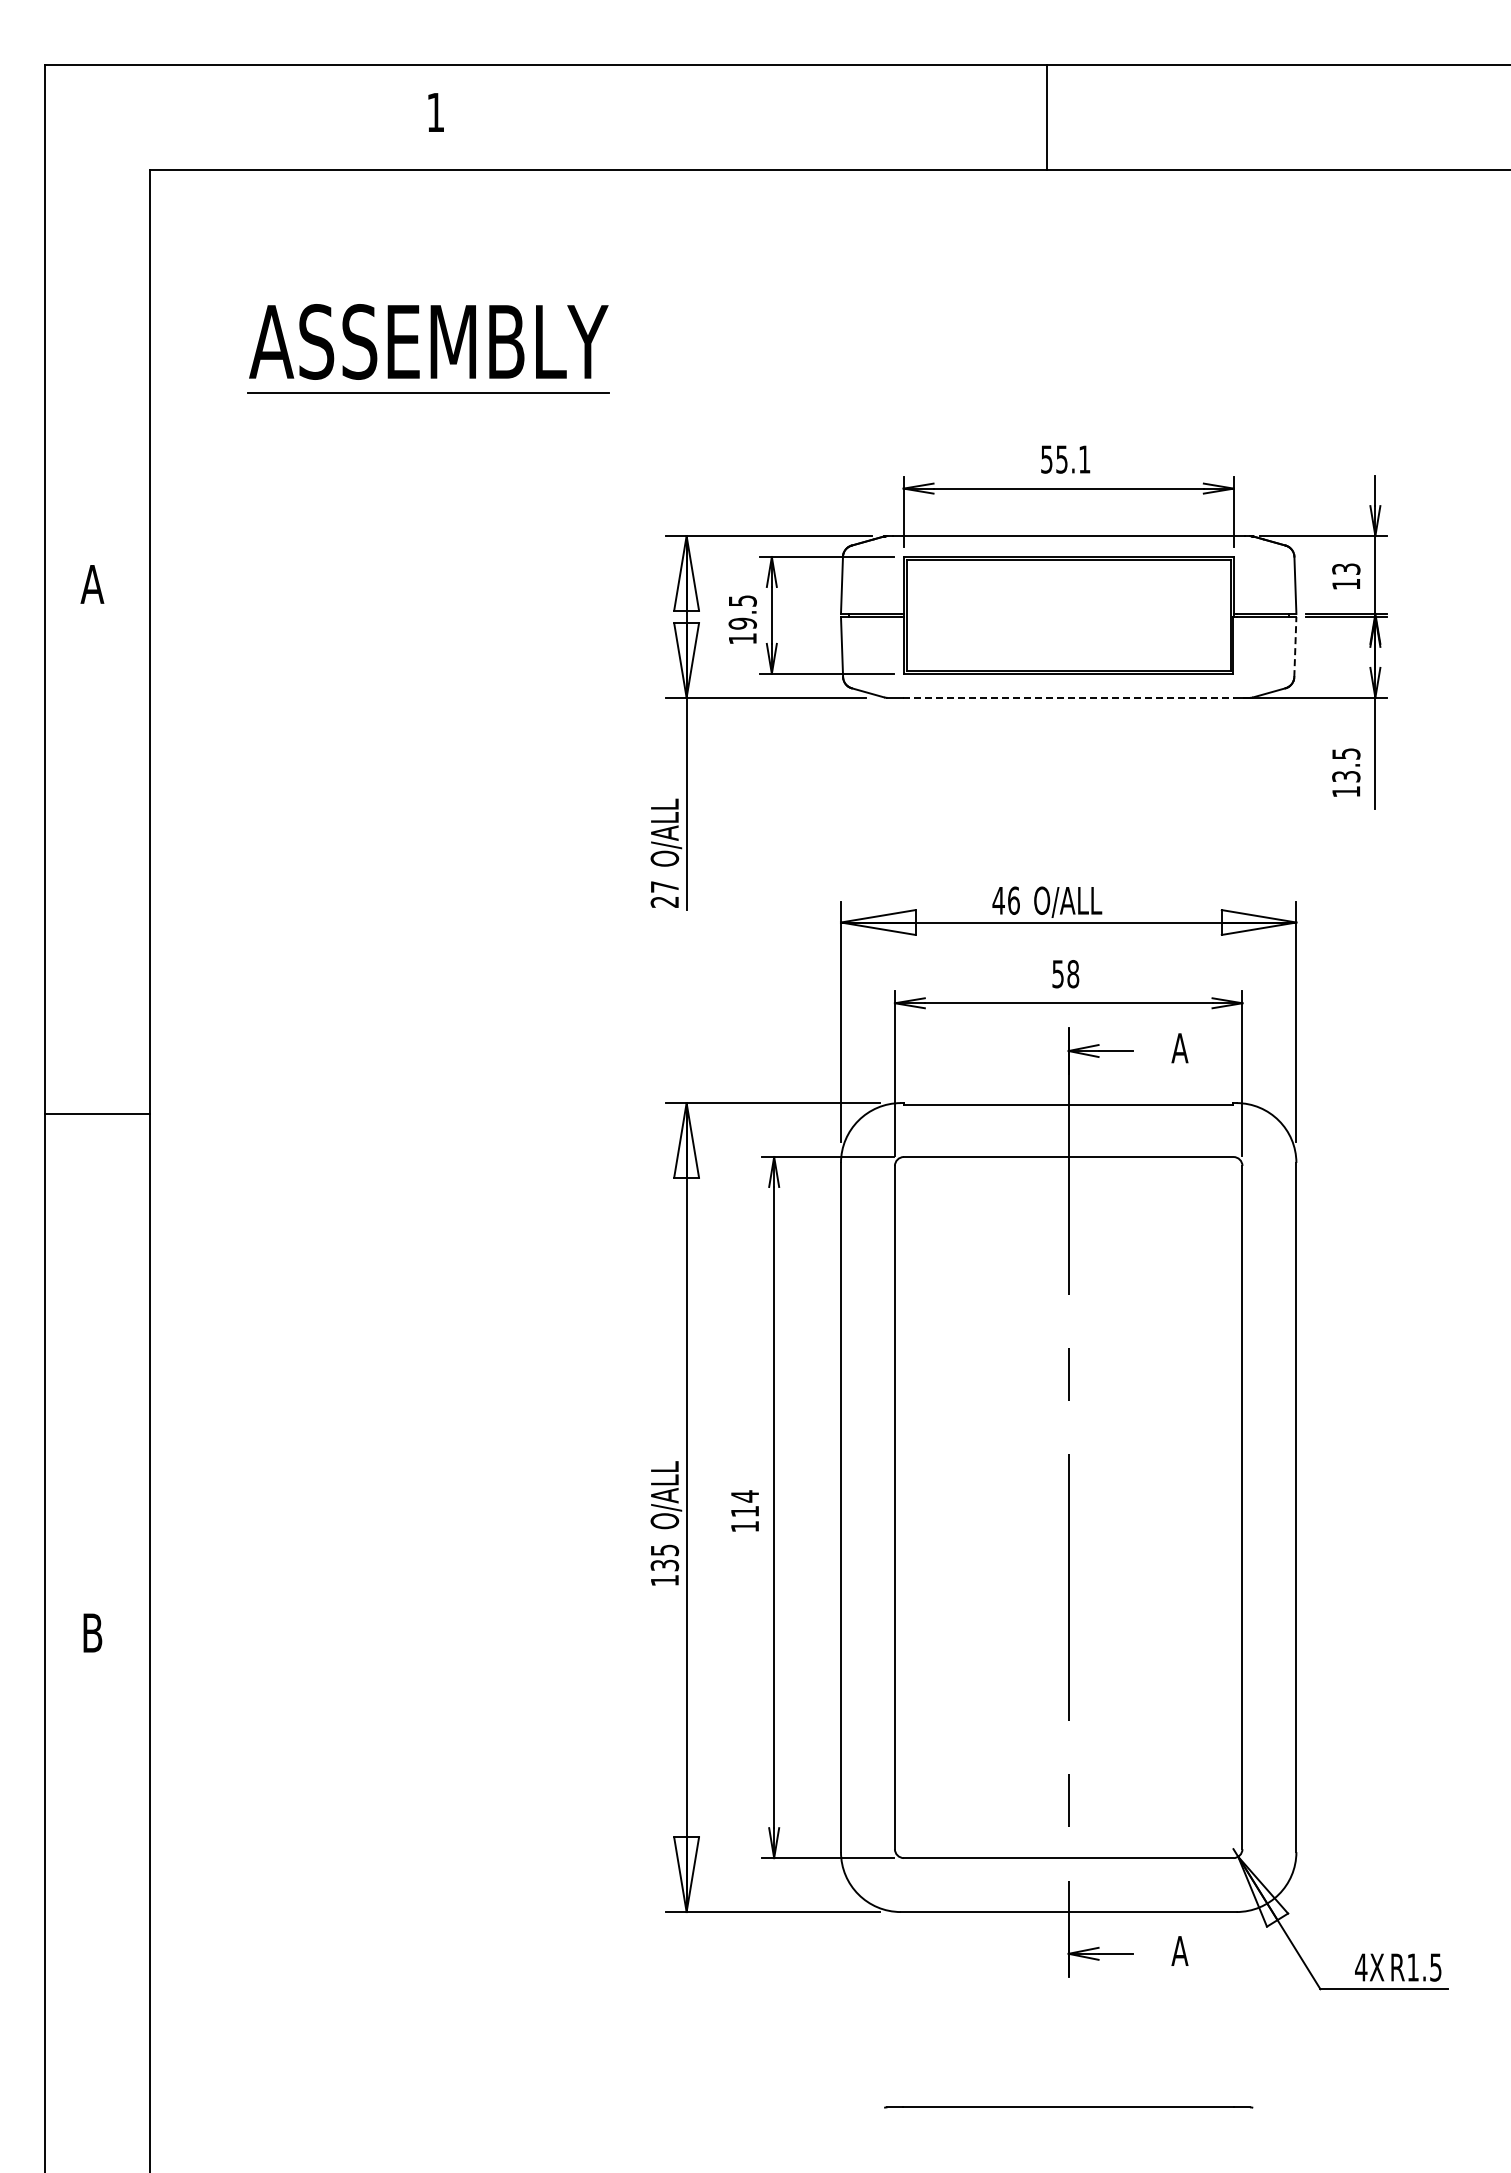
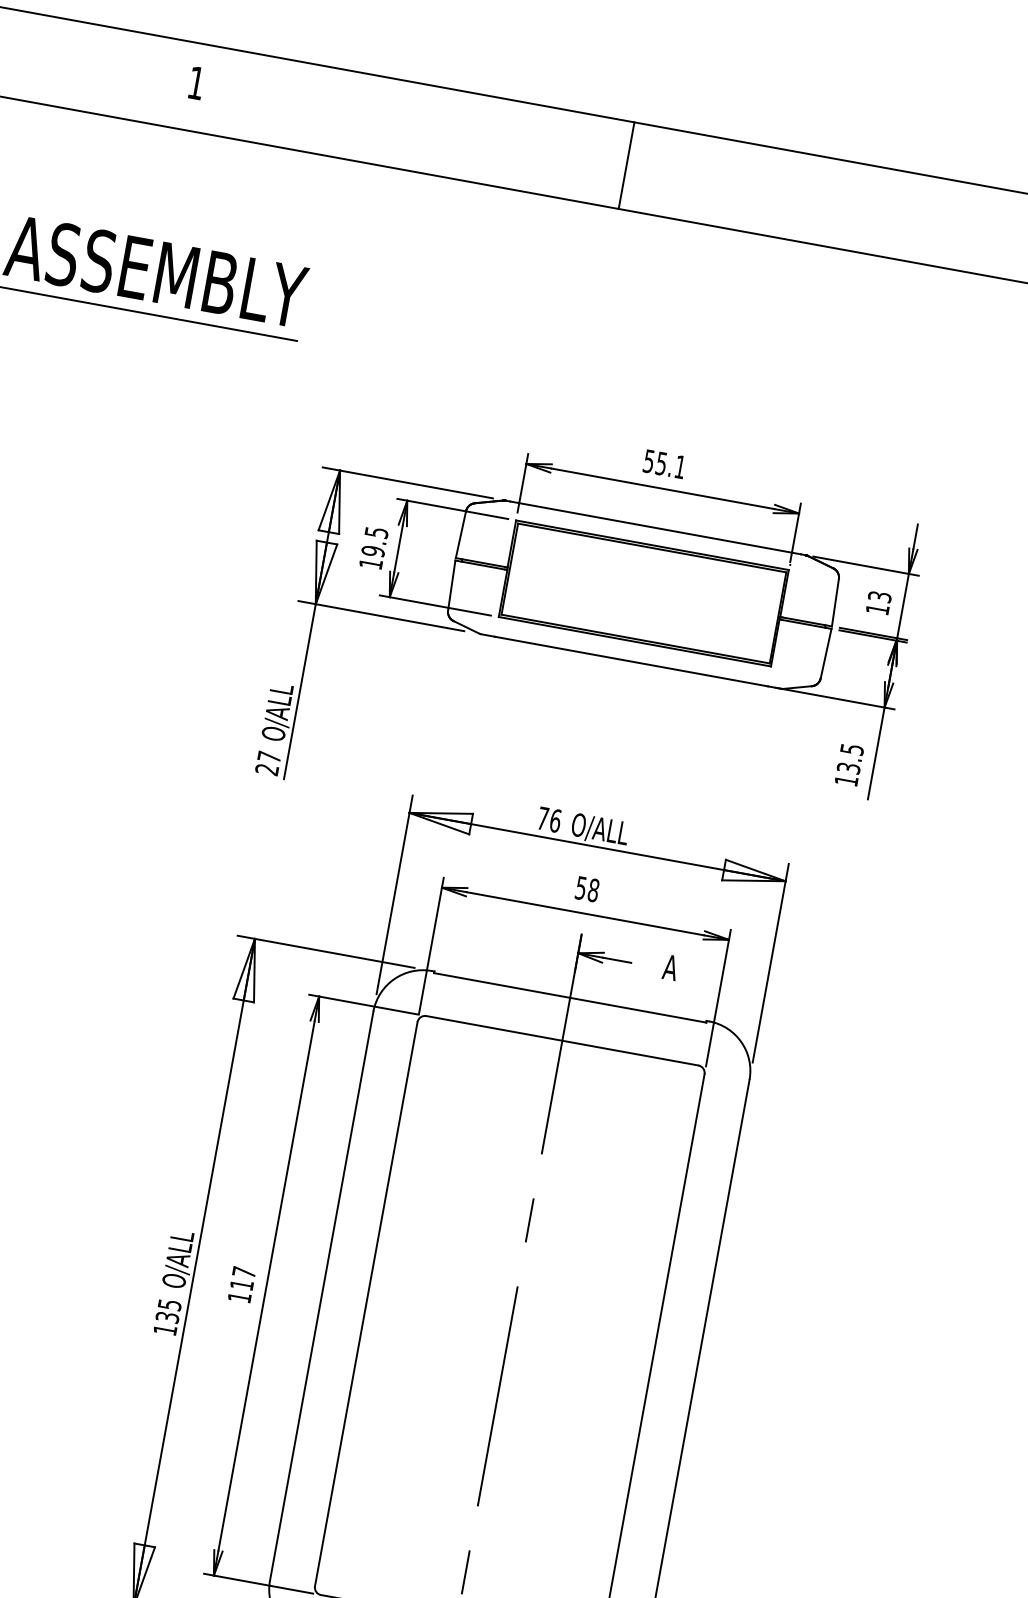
line: (1046, 117) -> (626, 165), moved
line: (1295, 646) -> (826, 653), dashed -> solid
line: (1069, 697) -> (632, 661), dashed -> solid
text: (998, 900) -> (542, 818), 46 -> 76
text: (744, 1496) -> (243, 1272), 114 -> 117

